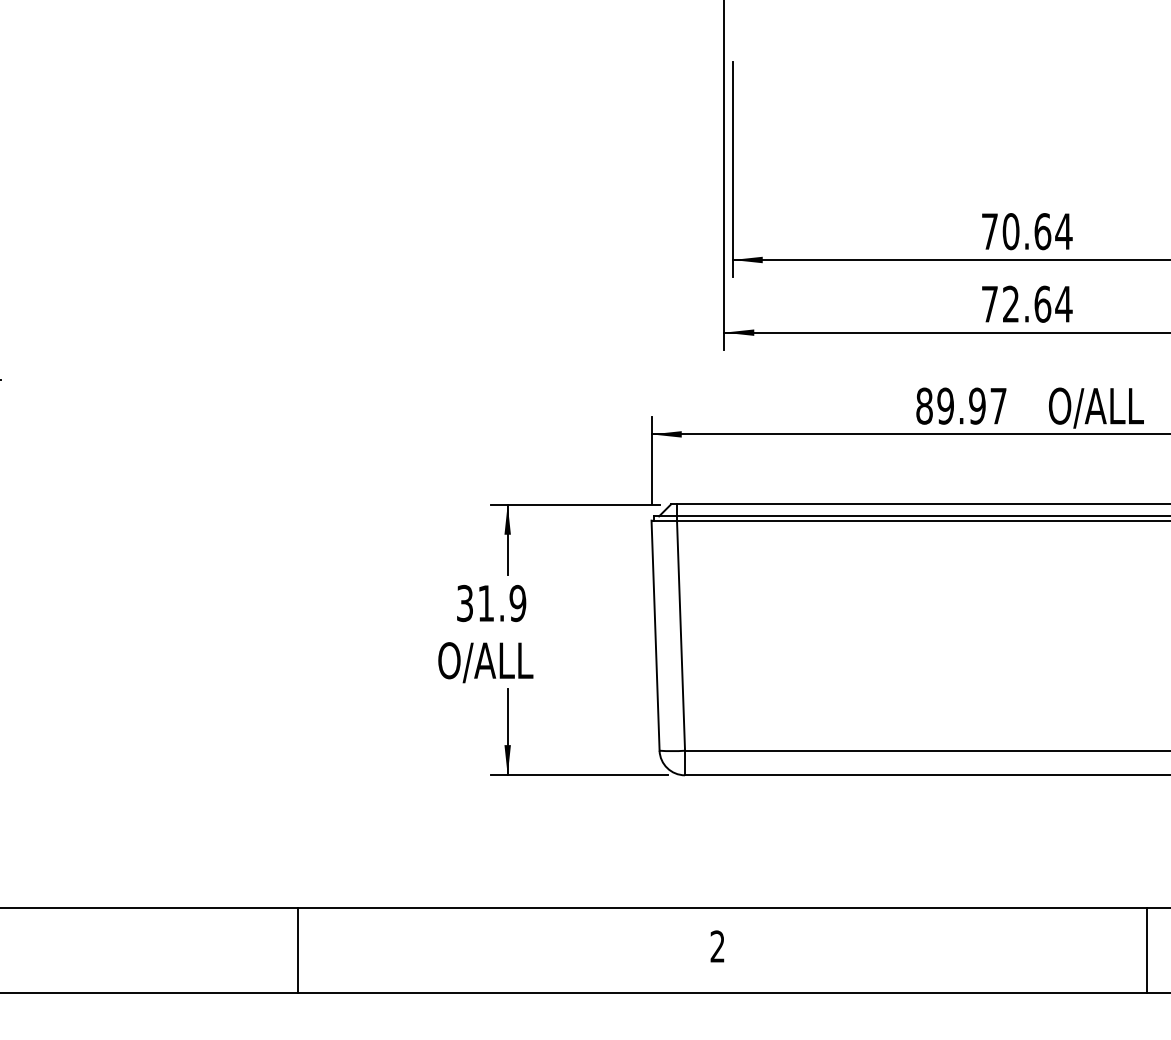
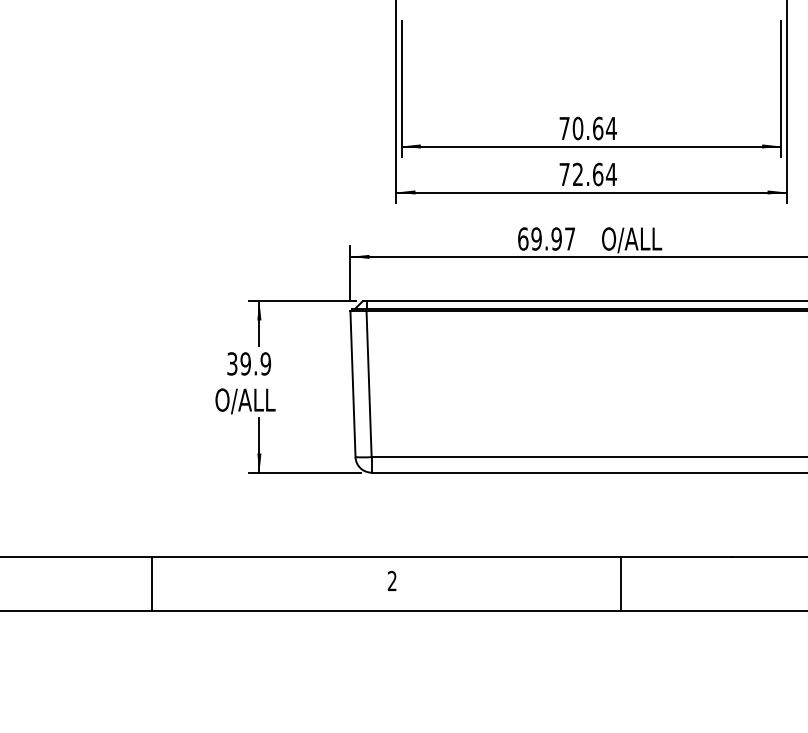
text: (924, 405) -> (523, 238), 89.97 -> 69.97
text: (485, 602) -> (245, 363), 31.9 -> 39.9
line: (297, 950) -> (151, 583), moved
line: (1147, 950) -> (621, 583), moved

